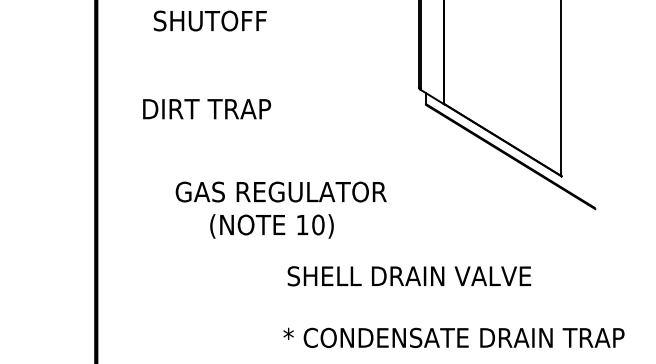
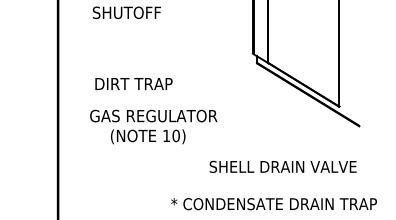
text: (206, 109) -> (133, 84), moved
text: (280, 209) -> (153, 126), moved
text: (408, 275) -> (282, 166), moved

